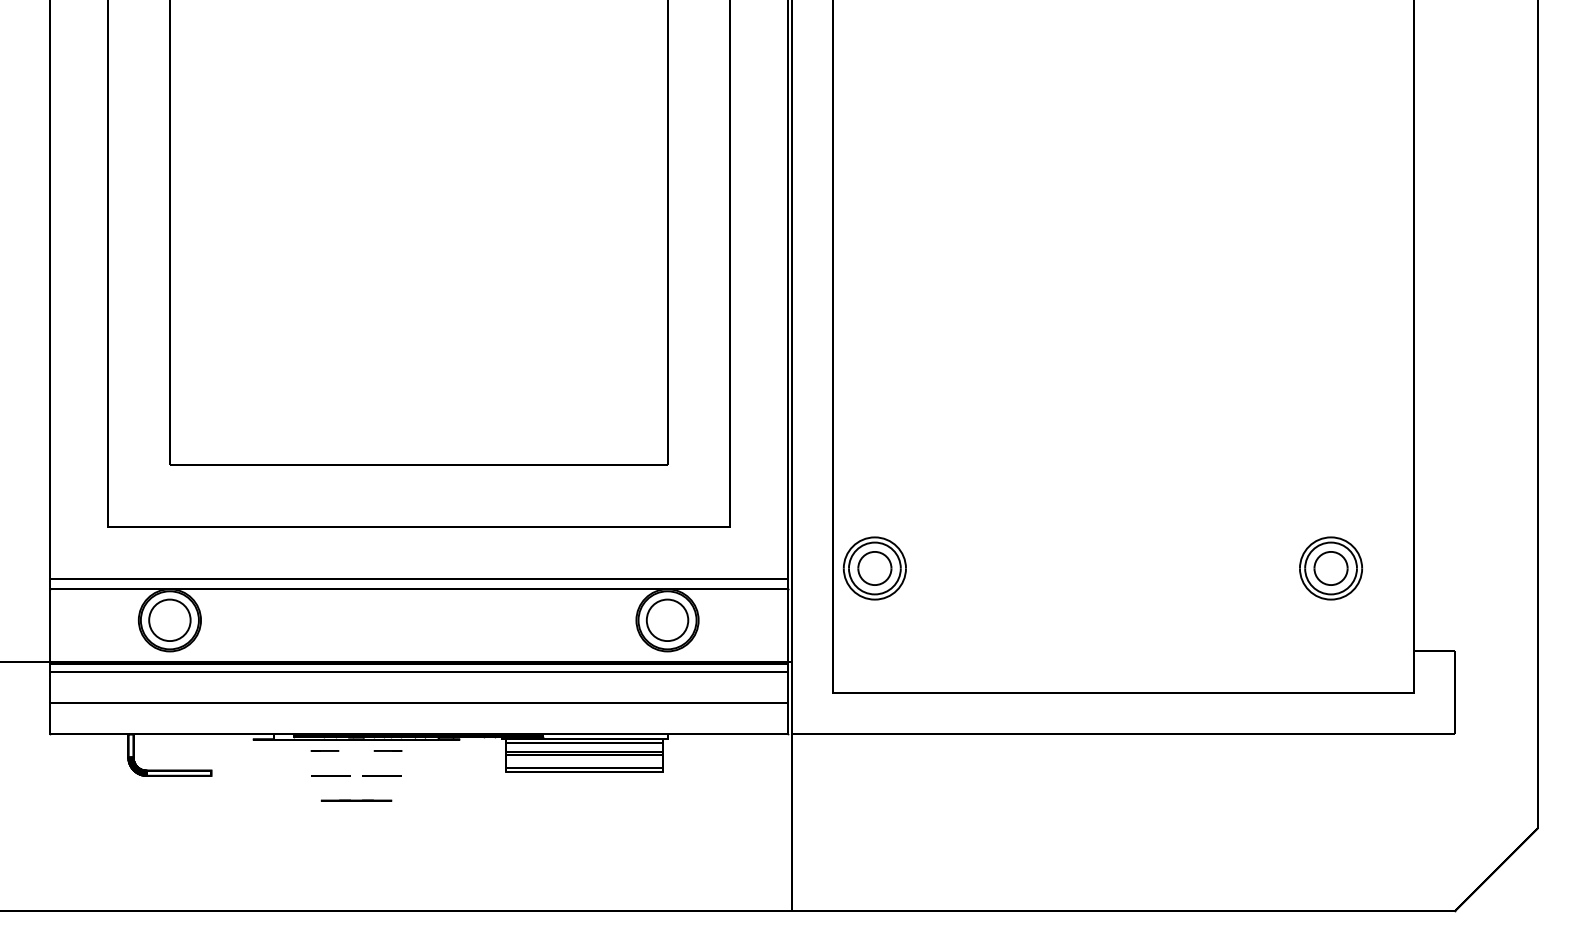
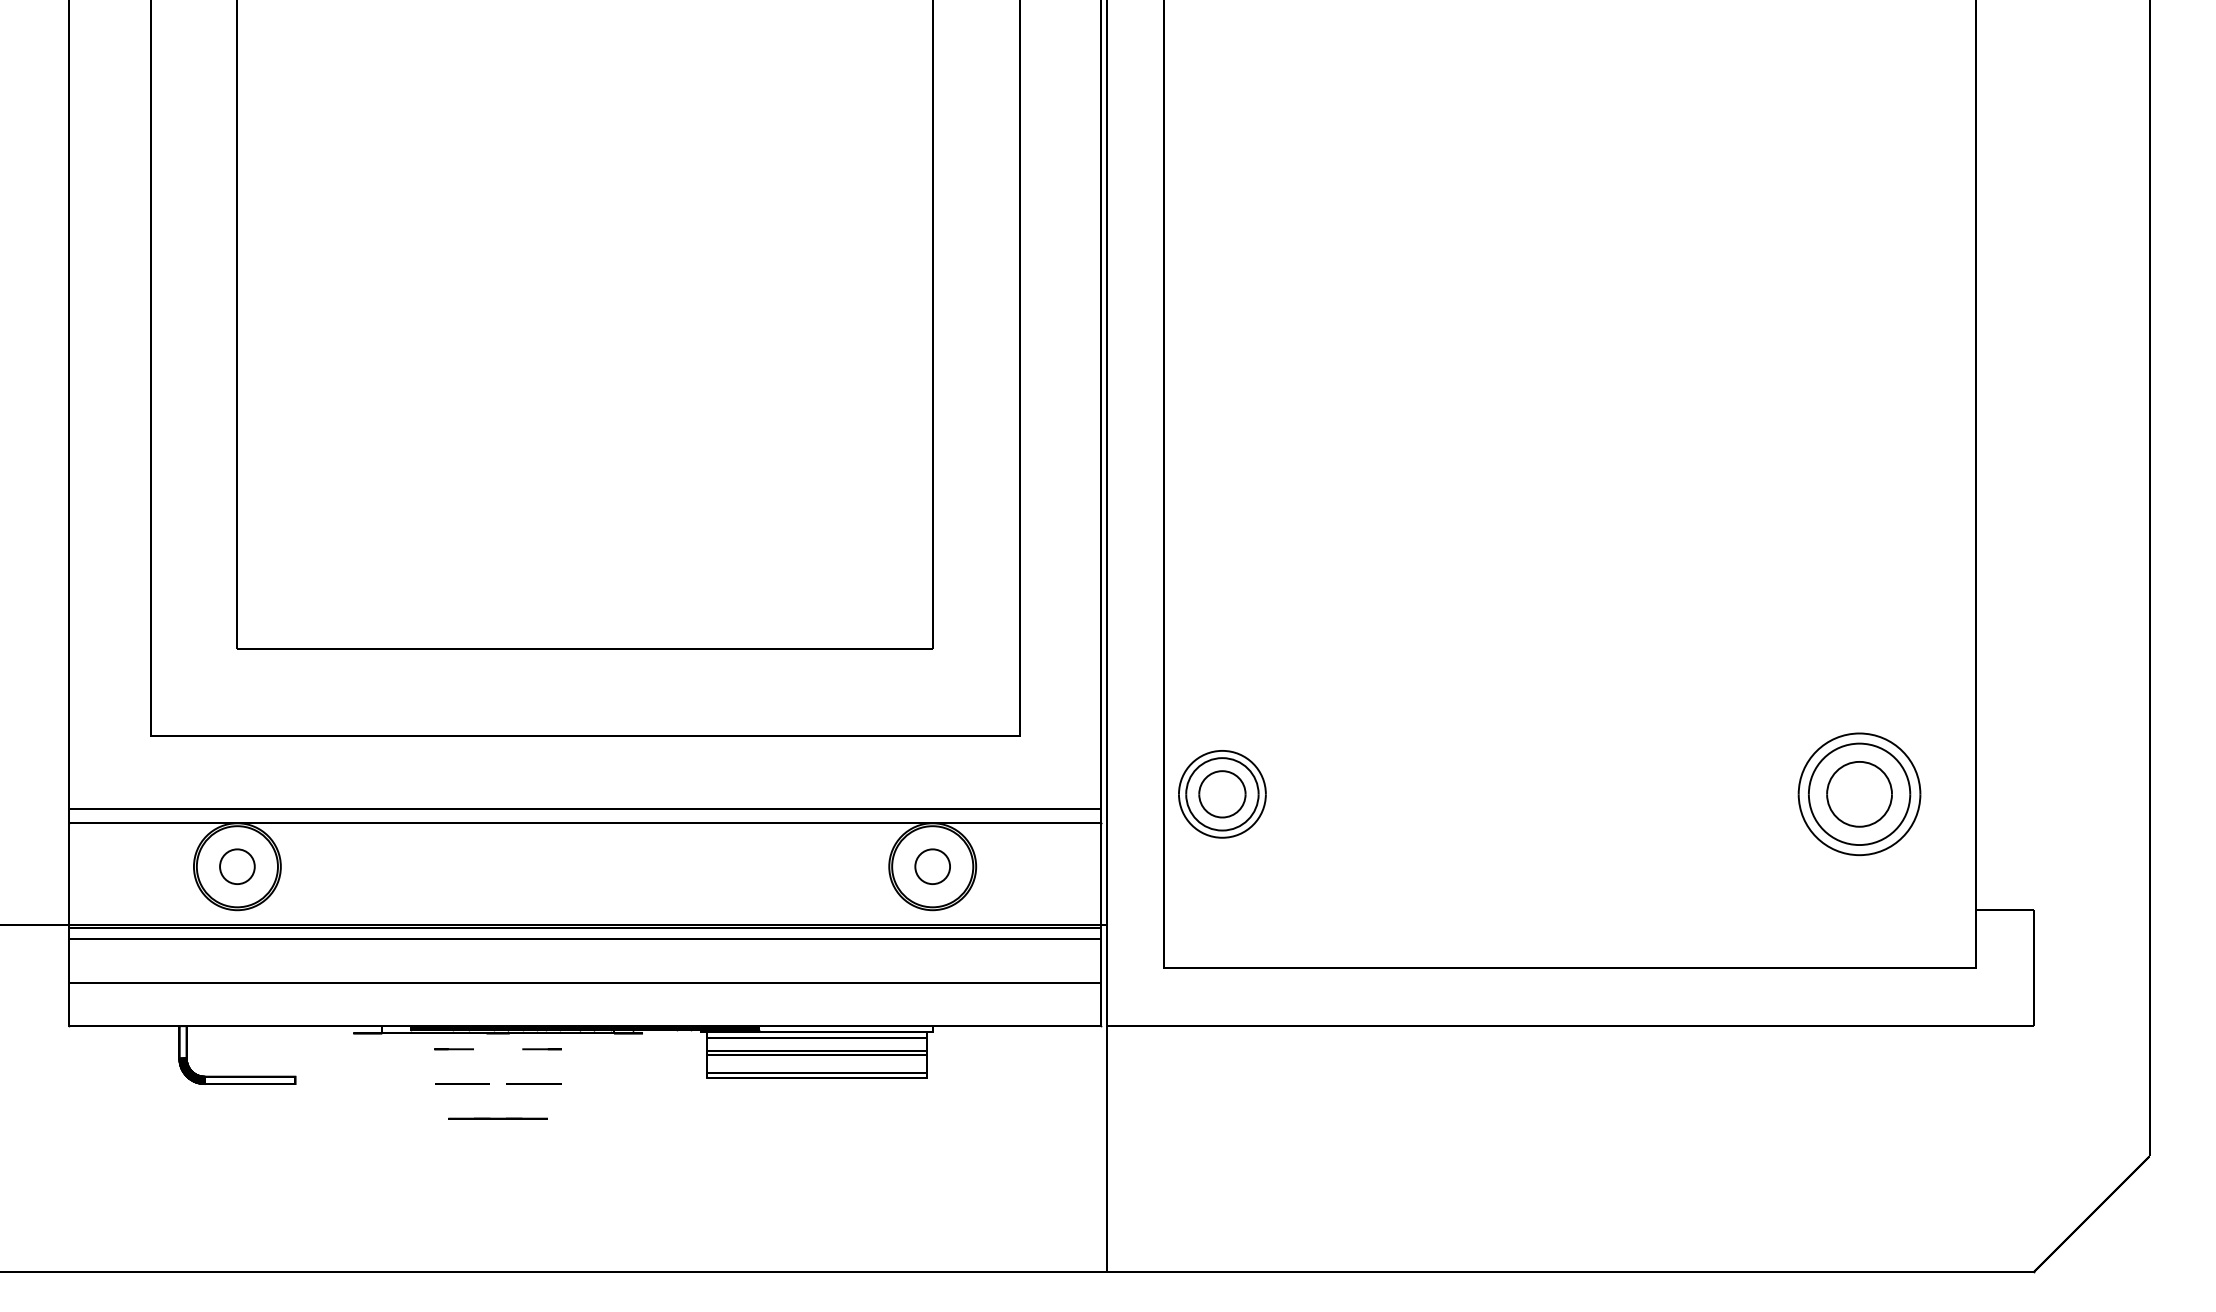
part: (1331, 568) -> (1860, 794), size x1.4
circle: (169, 620) -> (236, 866), size x0.6
circle: (667, 620) -> (932, 866), size x0.6

